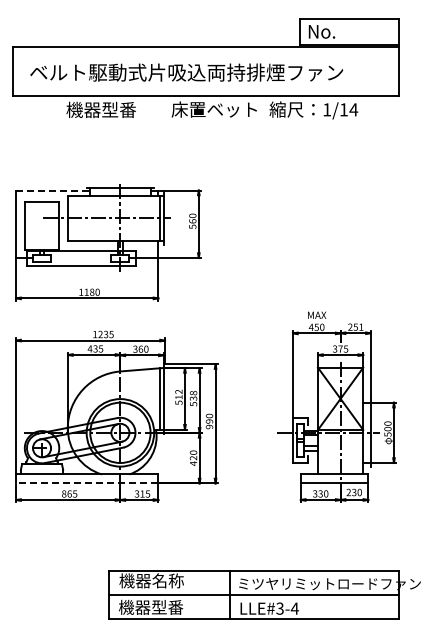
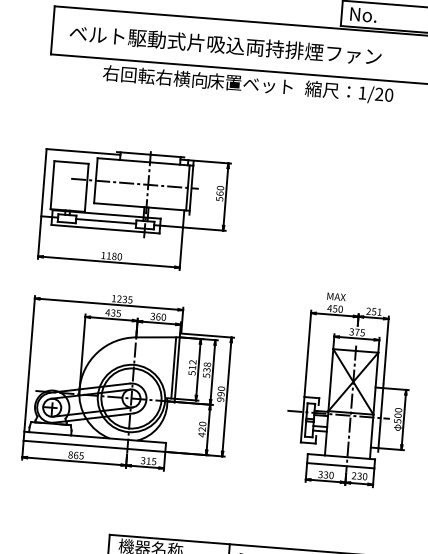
text: (118, 109) -> (154, 76), 機器型番 -> 右回転右横向
text: (349, 109) -> (384, 94), 1/14 -> 1/20
line: (53, 190) -> (83, 151), dashed -> solid
line: (81, 258) -> (106, 221), added
line: (86, 483) -> (93, 446), dashed -> solid

